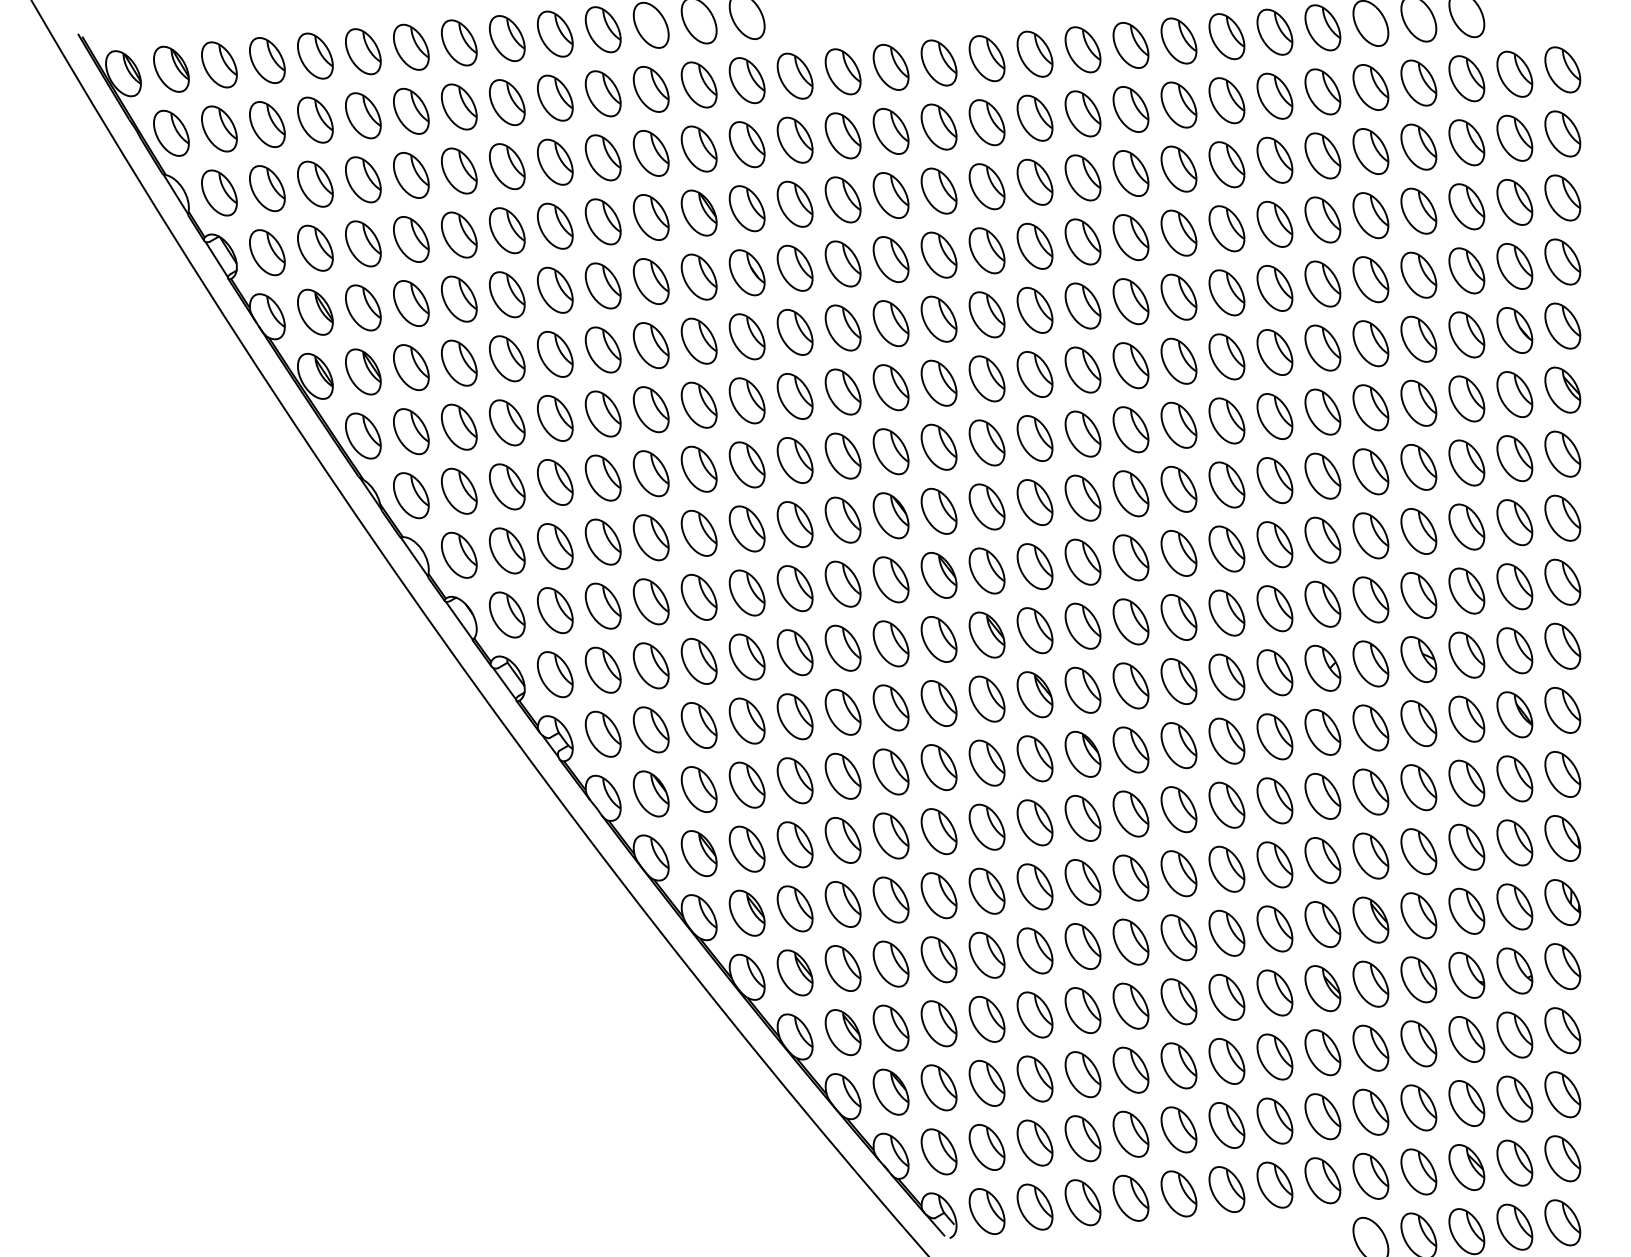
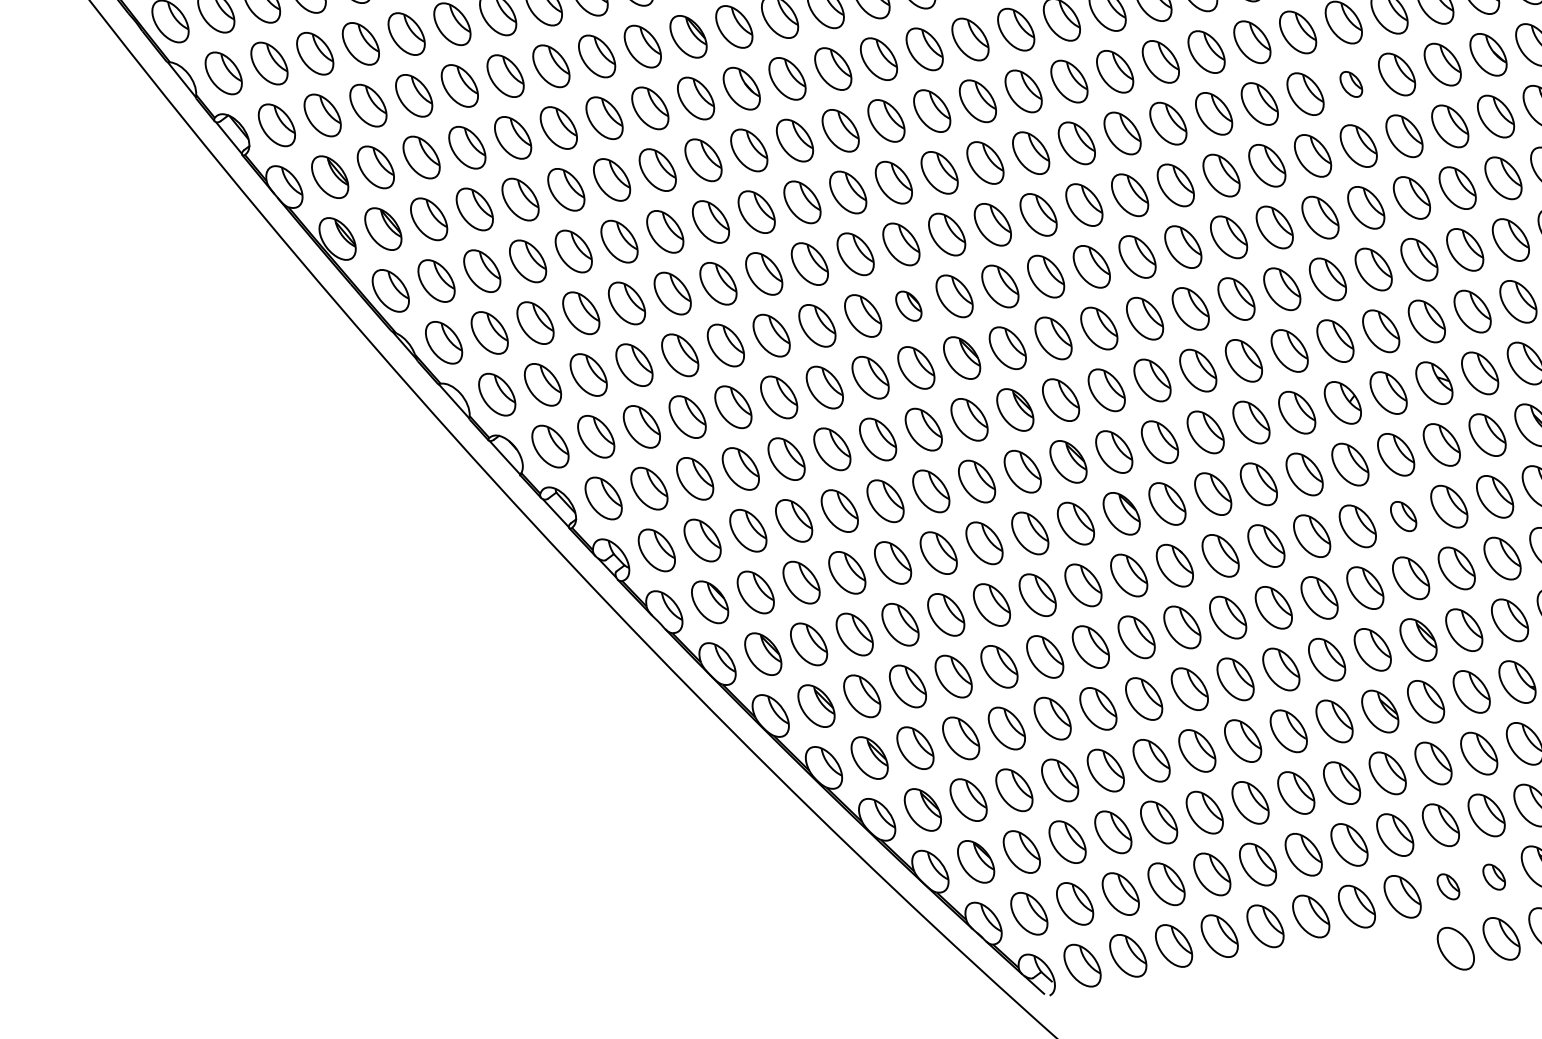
part: (1370, 343) -> (1350, 84), size x0.6
part: (890, 515) -> (908, 305), size x0.7
part: (1370, 791) -> (1403, 516), size x0.7
part: (1418, 1171) -> (1493, 876), size x0.6
part: (1370, 1175) -> (1447, 886), size x0.6

